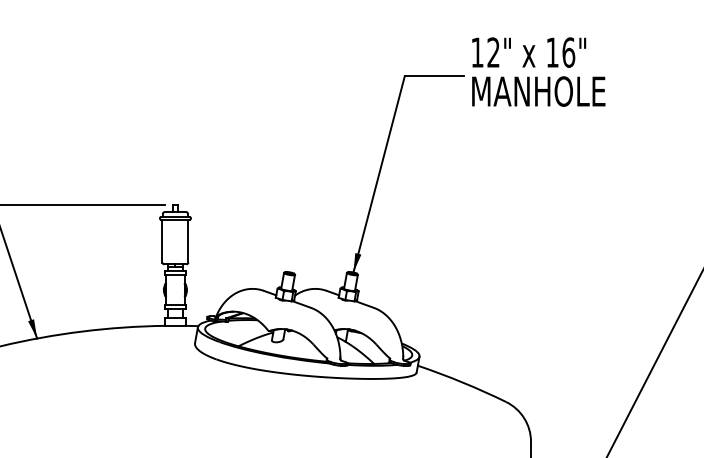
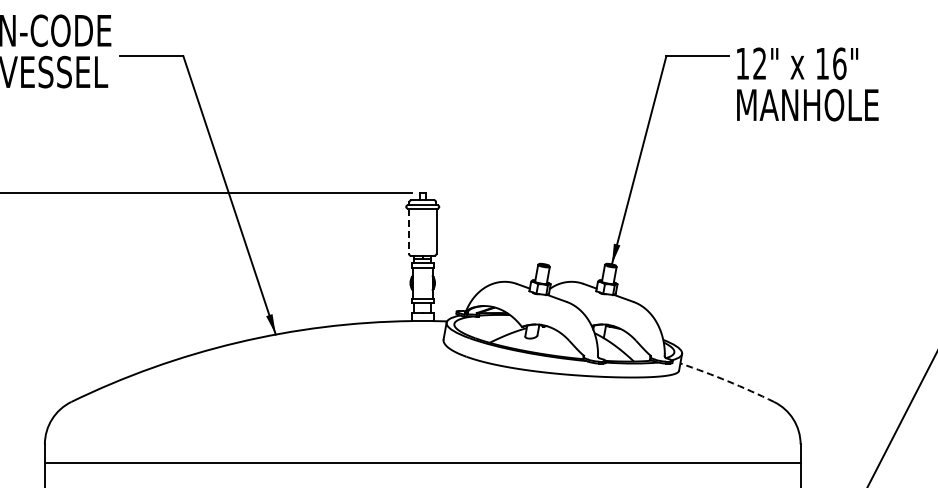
text: (538, 72) -> (807, 84), moved
line: (162, 241) -> (408, 231), solid -> dashed
arc: (462, 382) -> (727, 381), solid -> dashed

